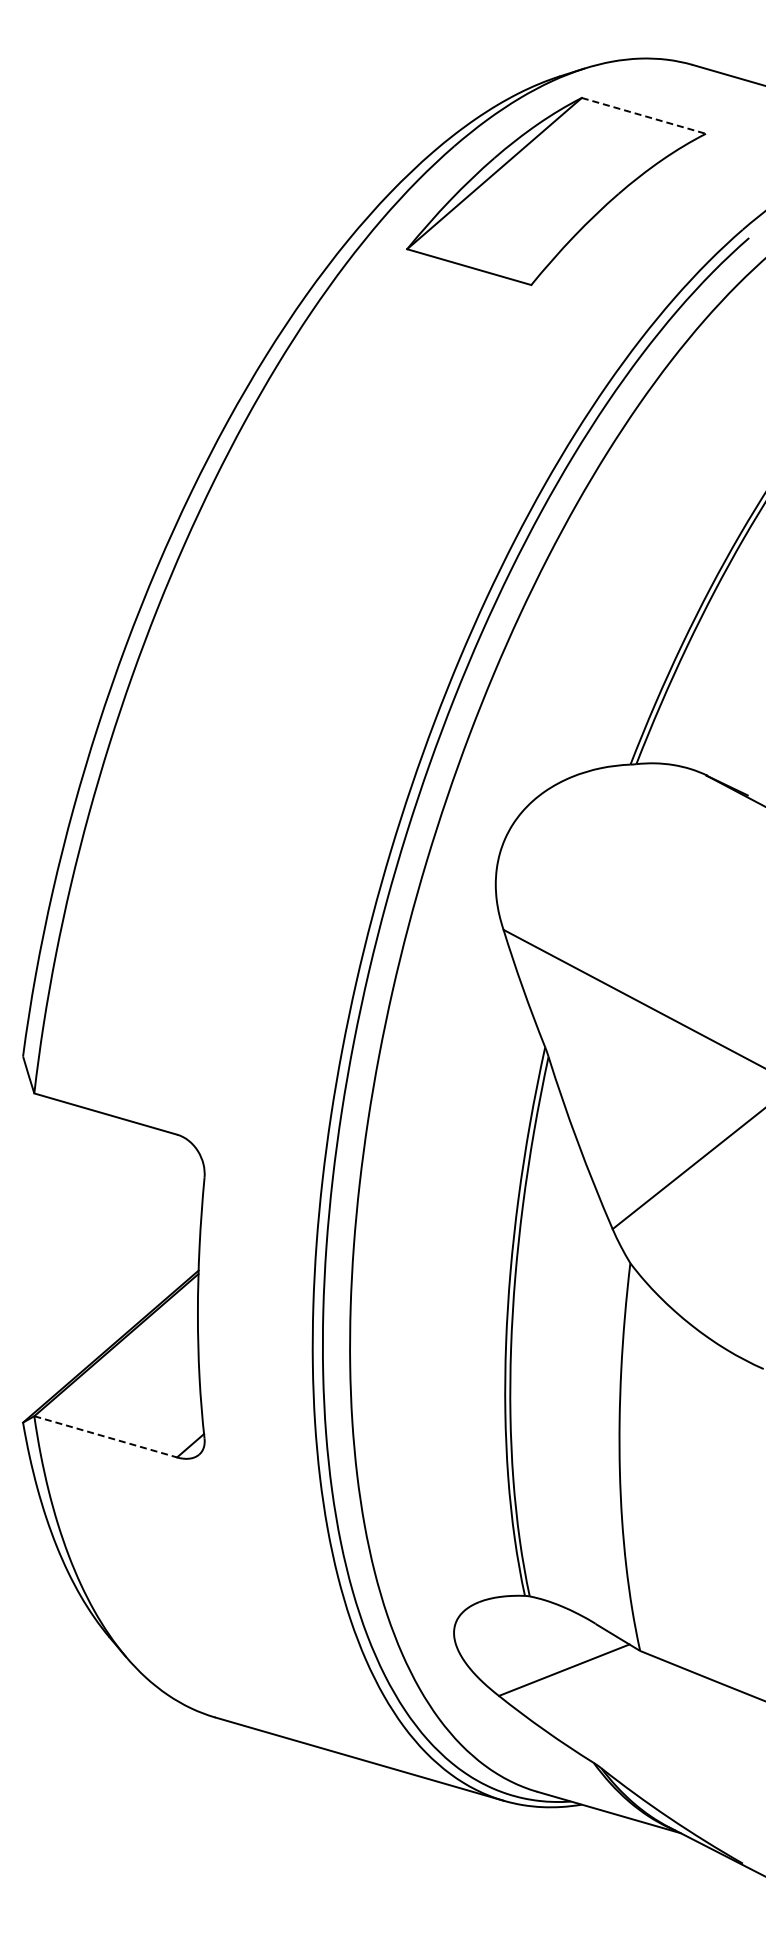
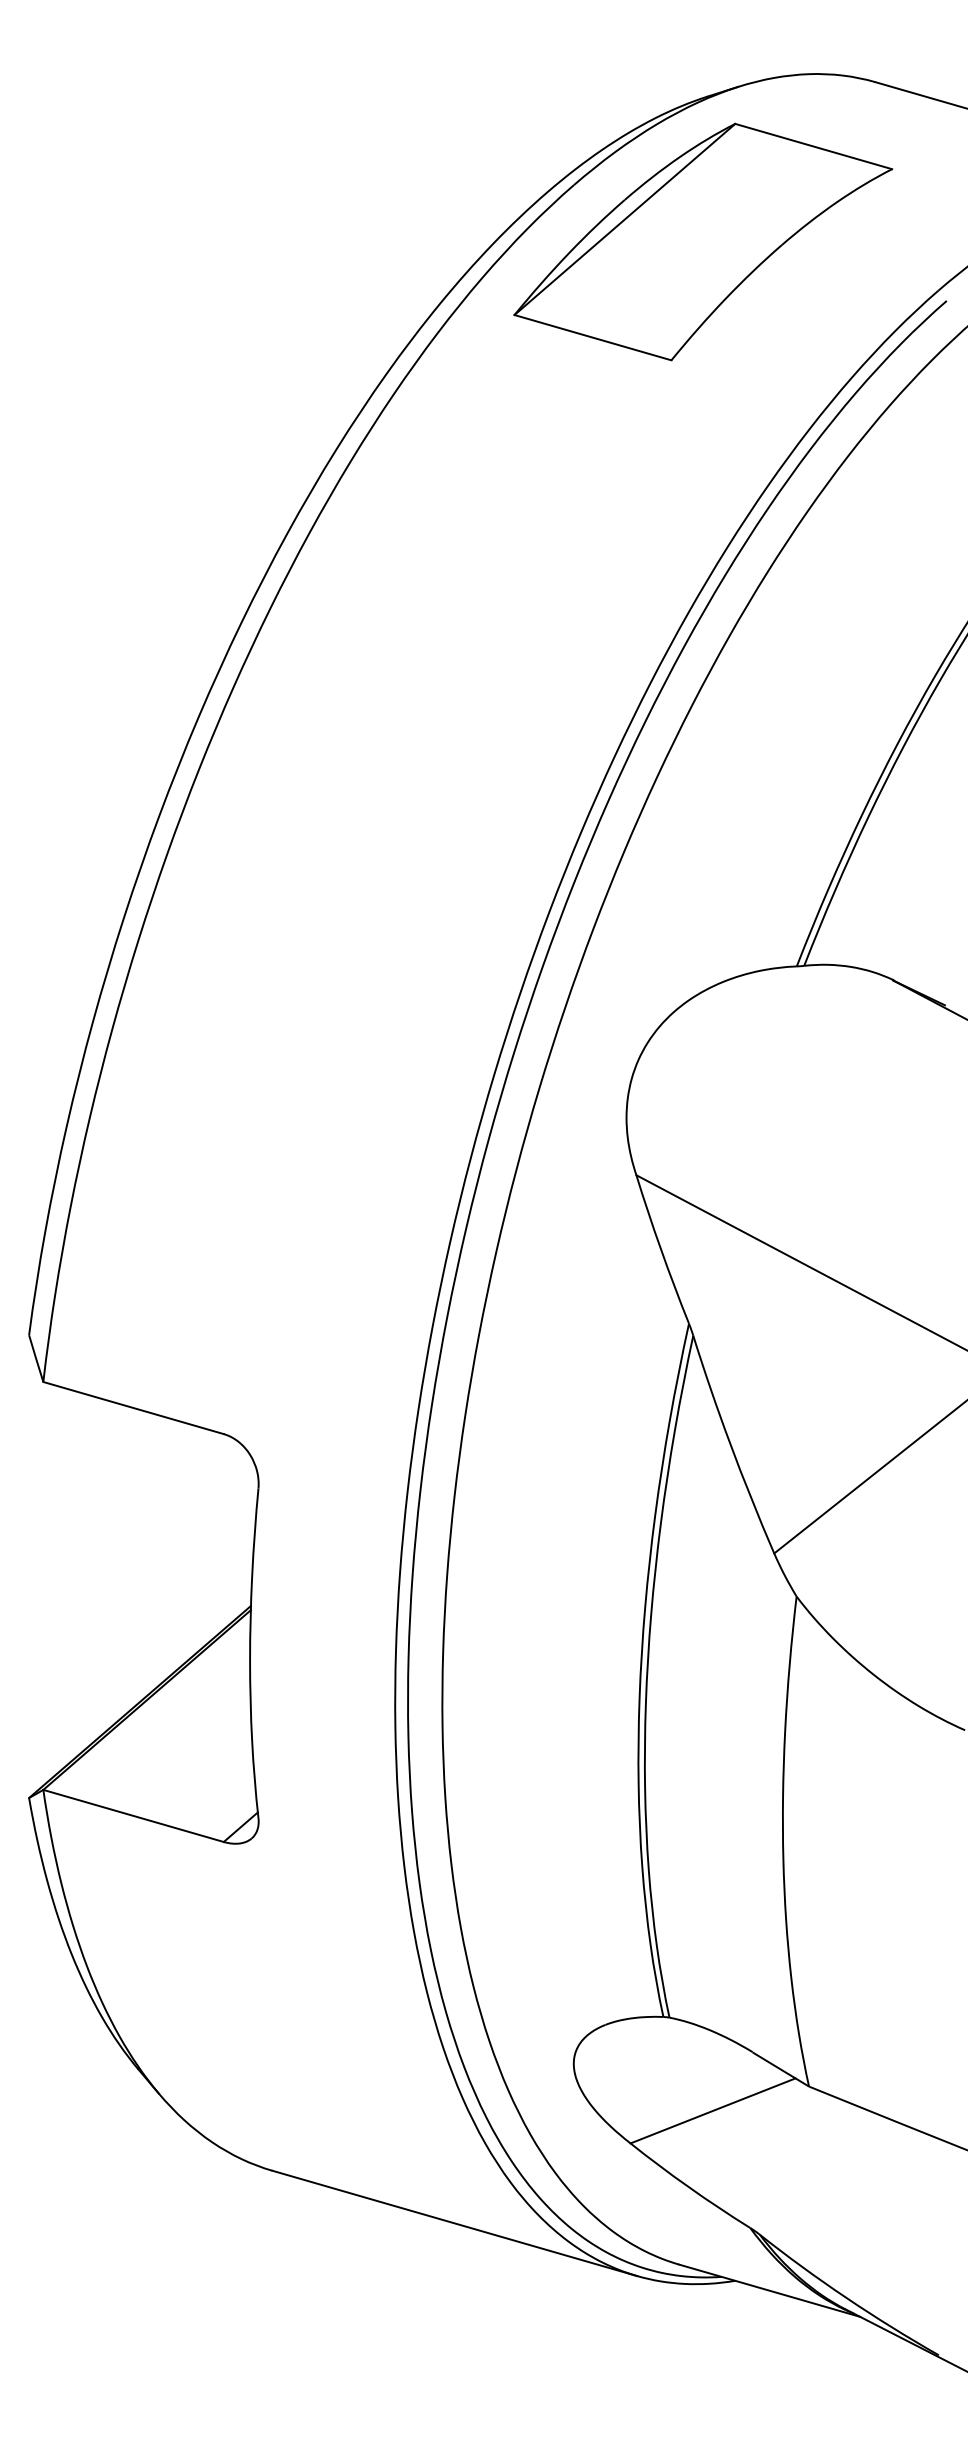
line: (643, 115) -> (813, 146), dashed -> solid
line: (106, 1436) -> (134, 1815), dashed -> solid

